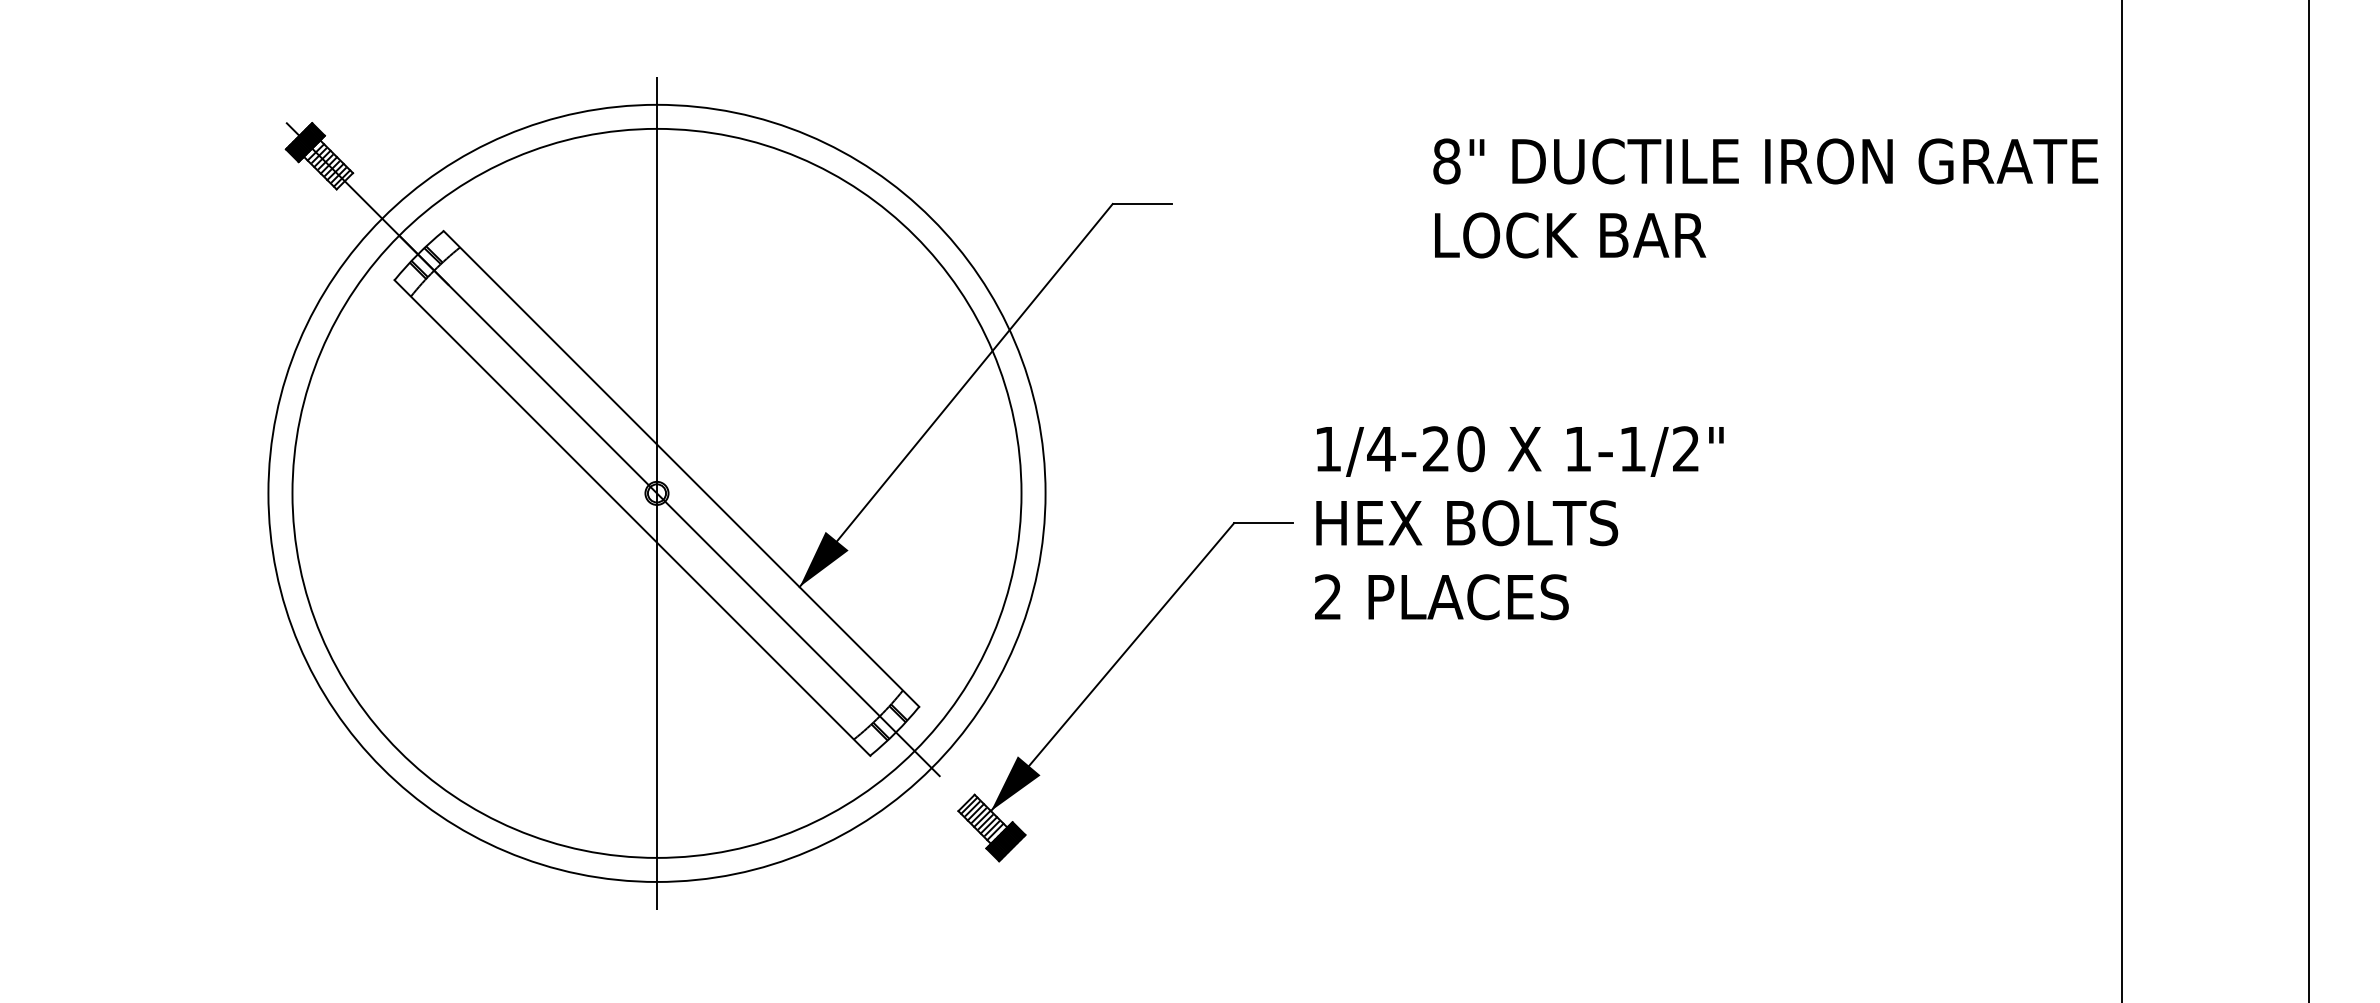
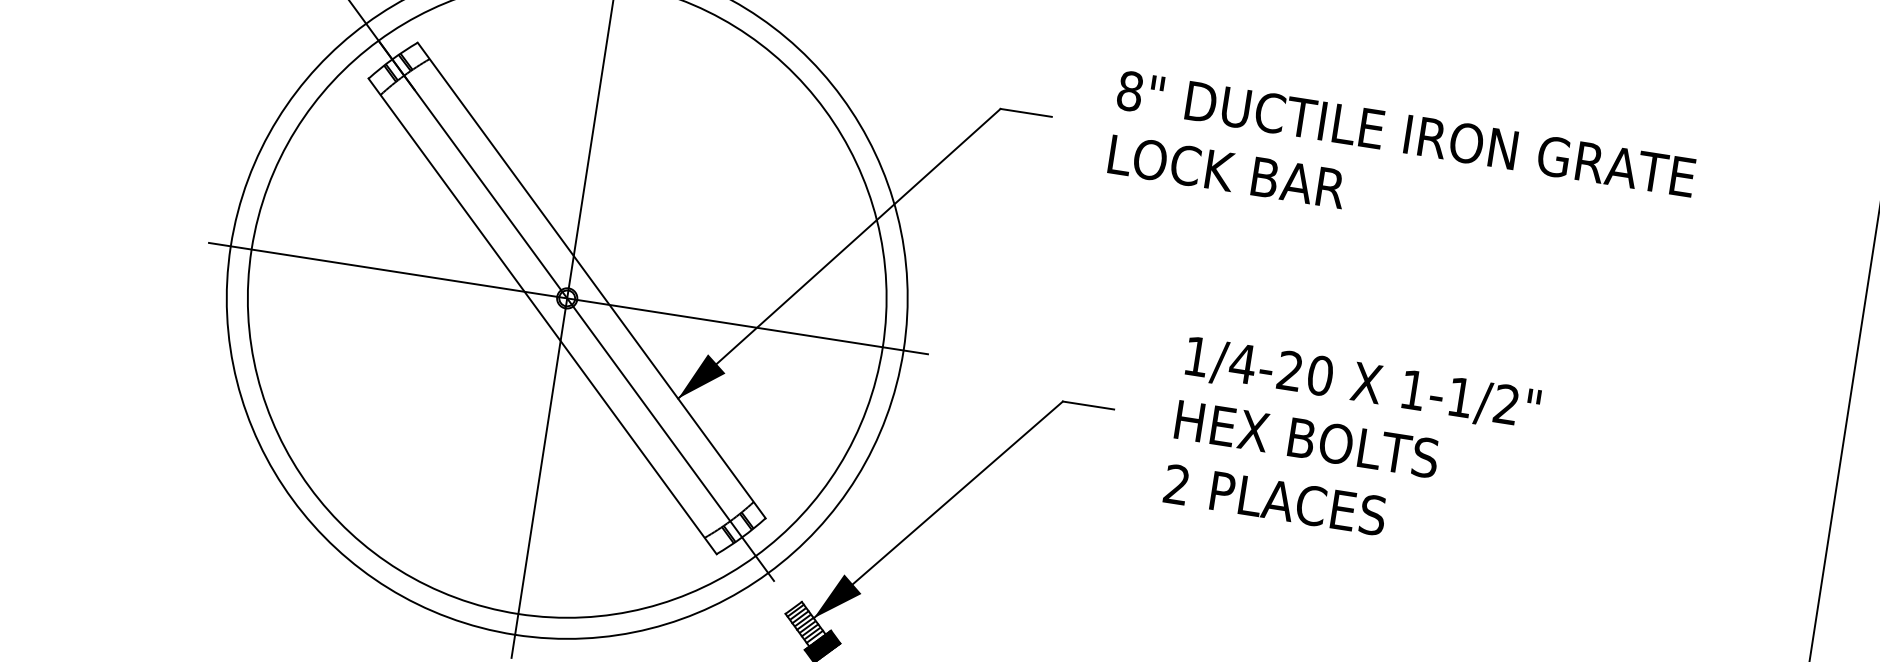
text: (1765, 198) -> (1401, 166), moved
line: (658, 493) -> (568, 298), added
text: (1519, 523) -> (1352, 446), moved

